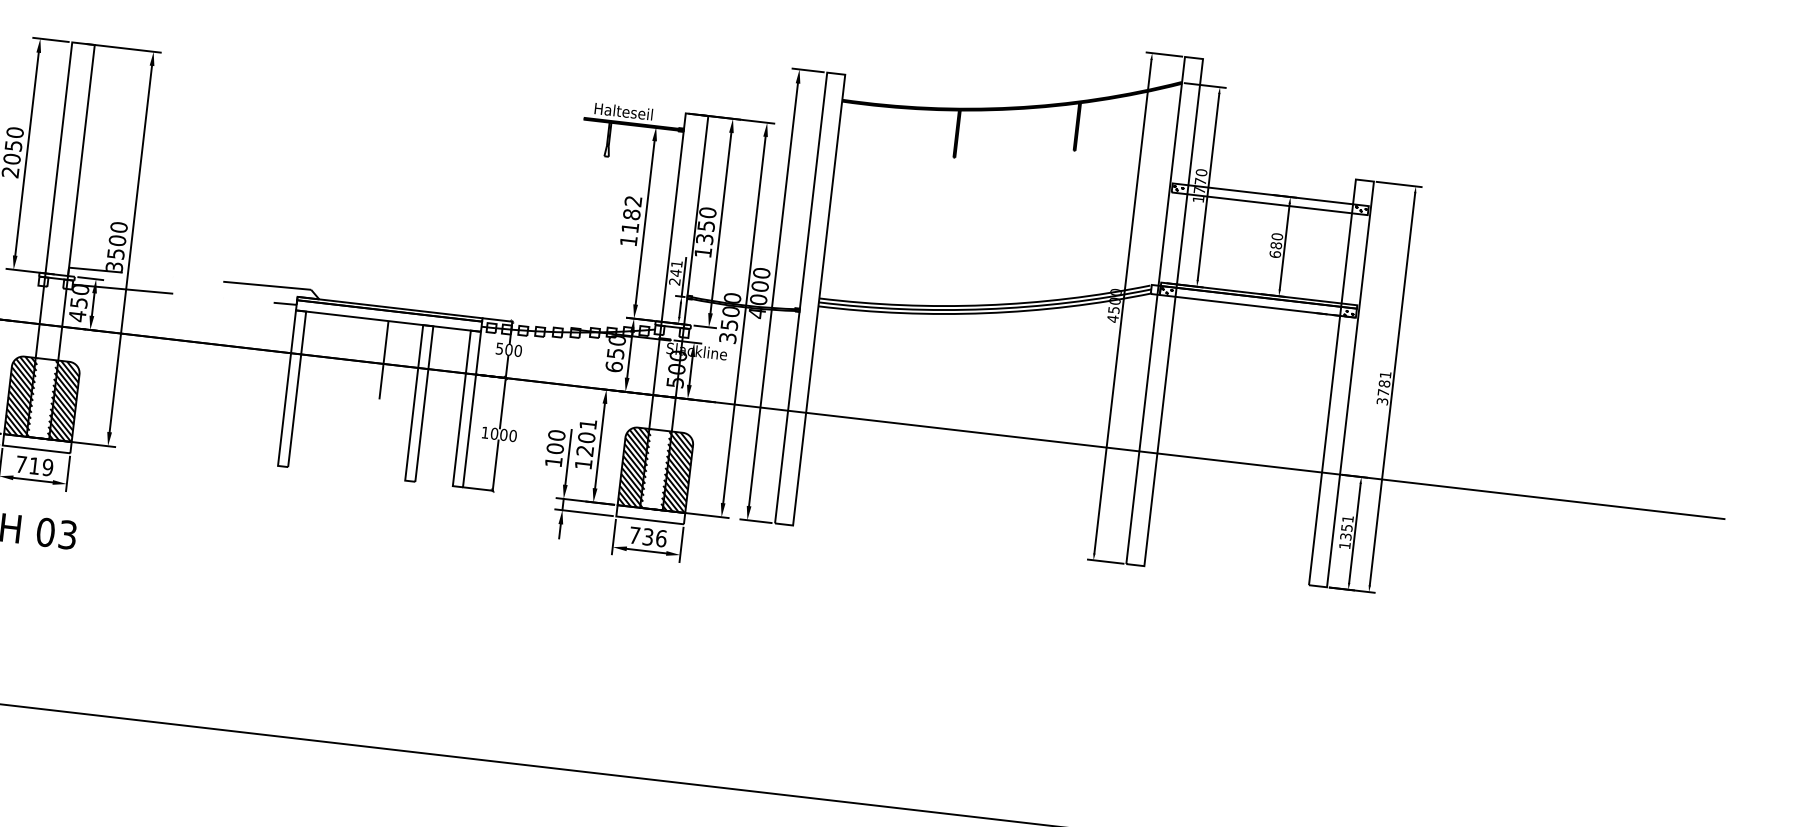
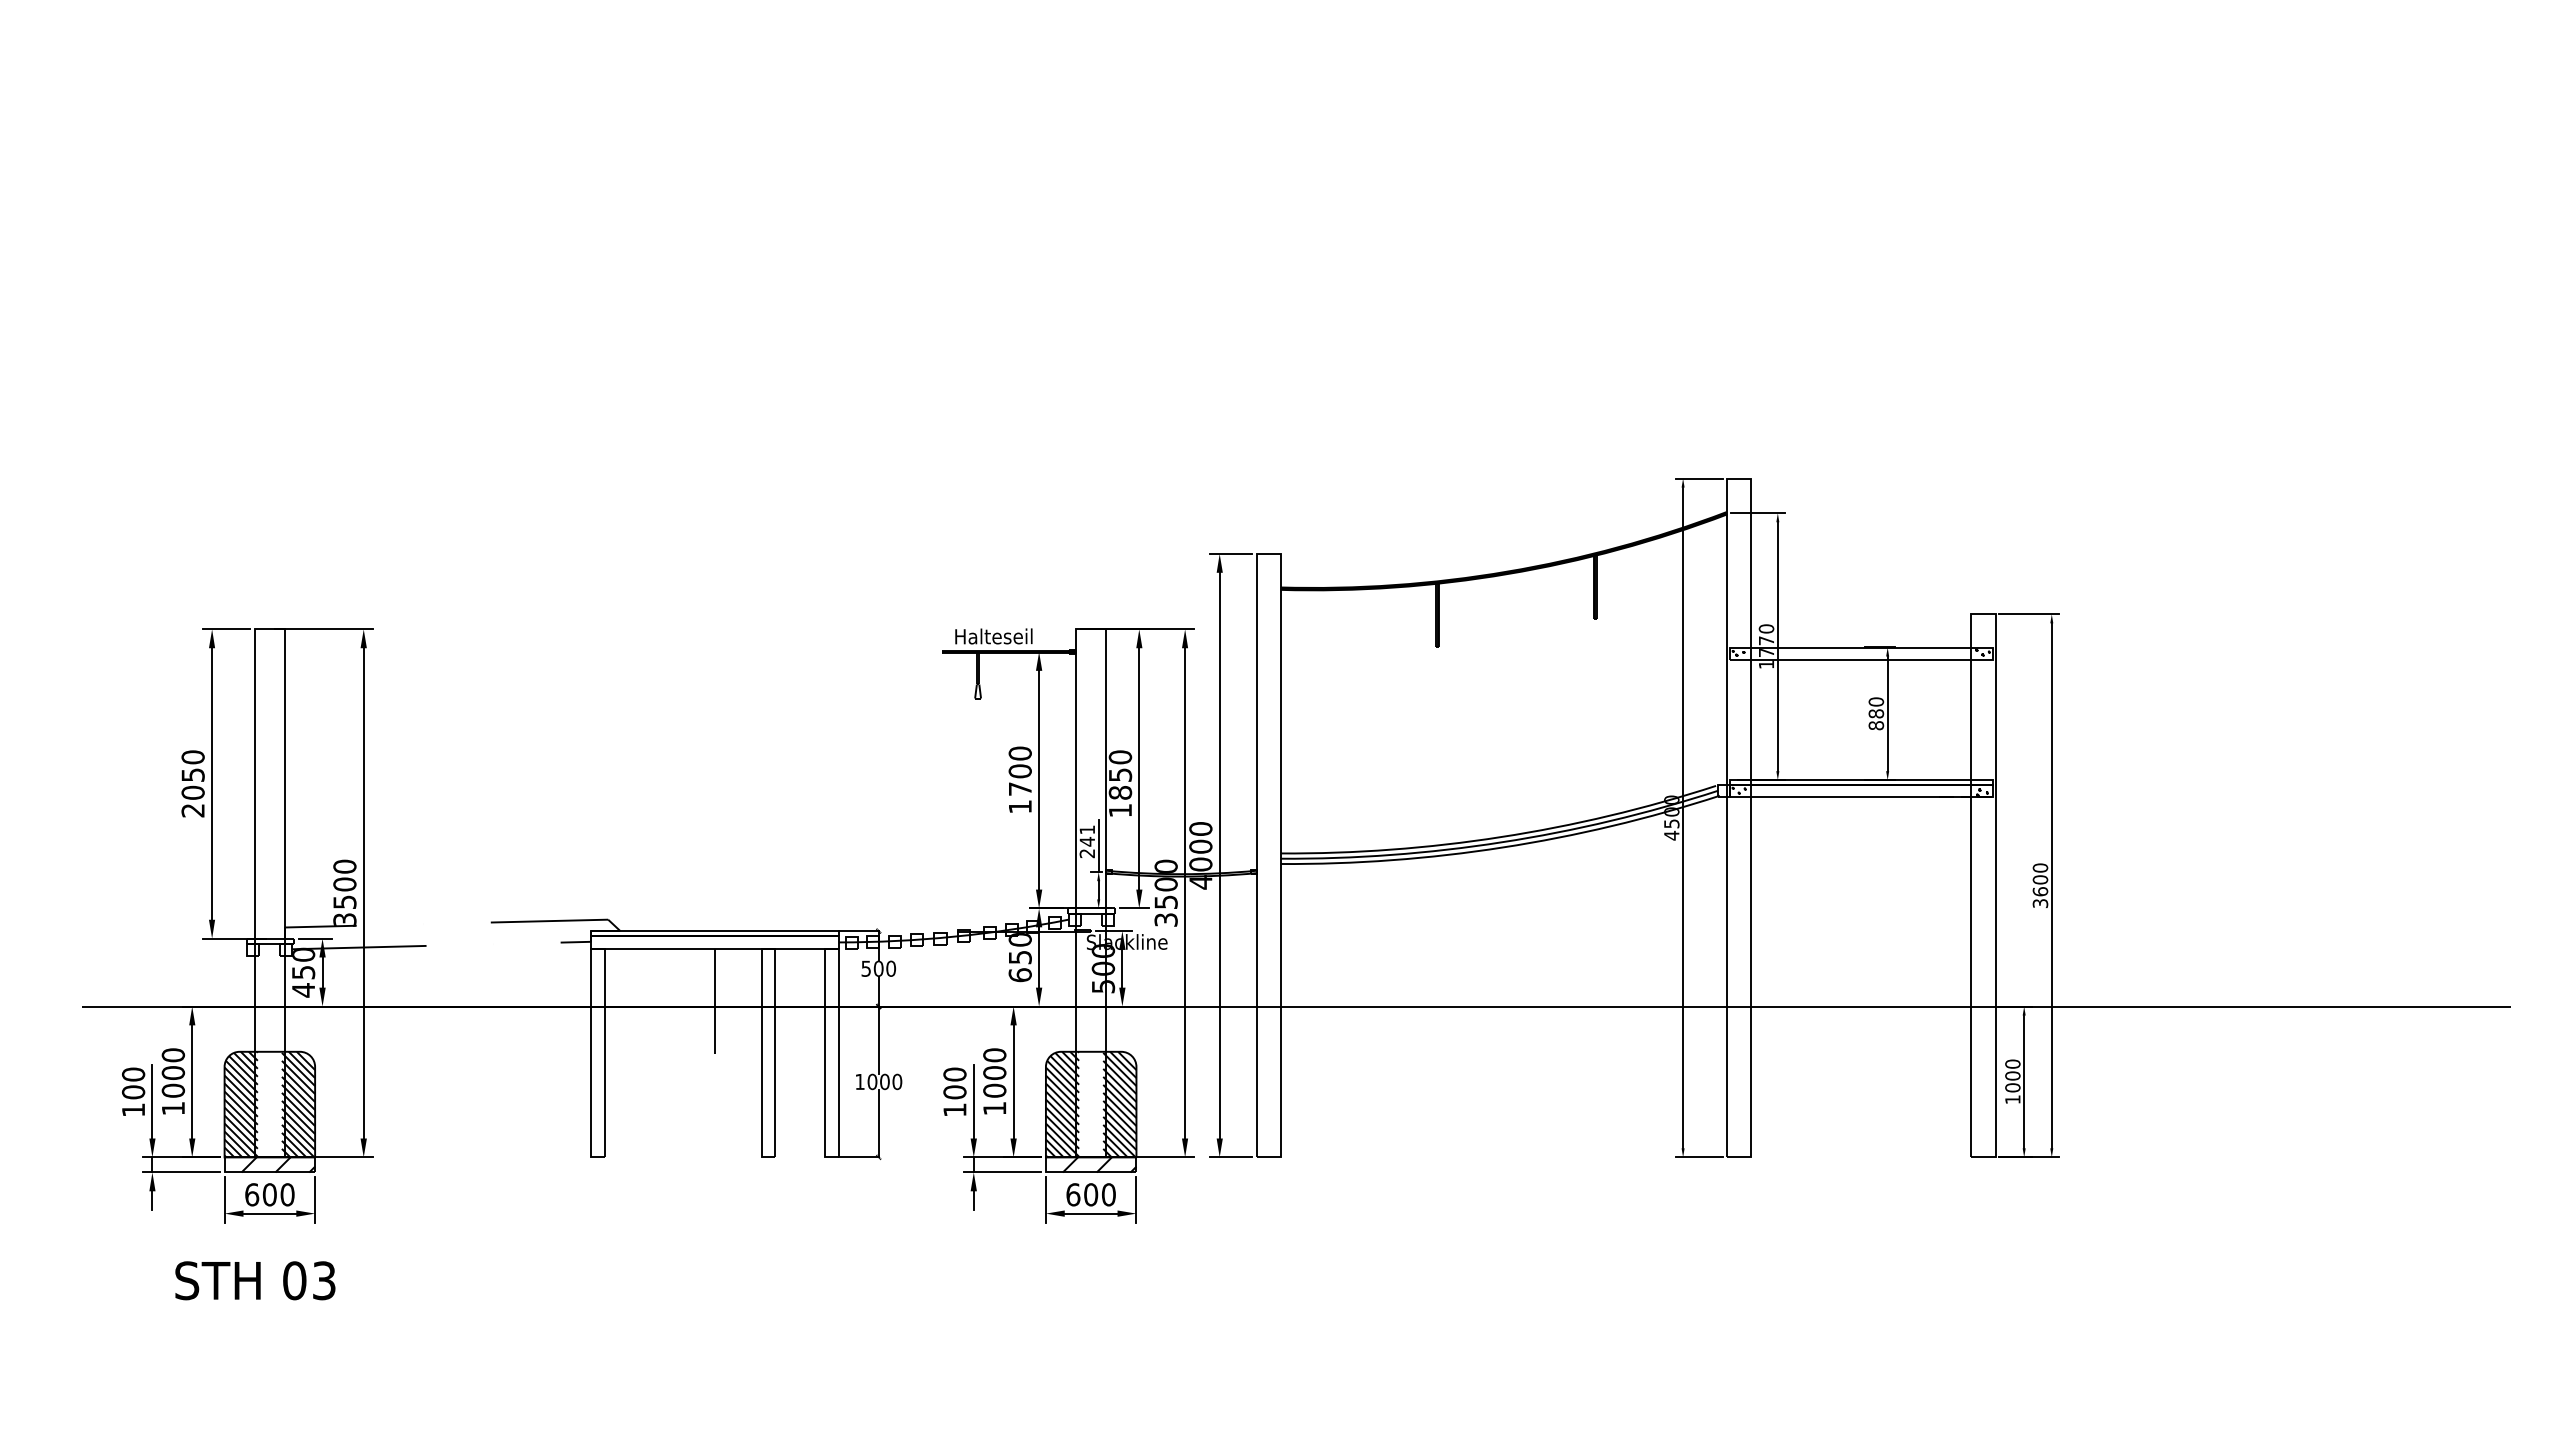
text: (631, 213) -> (1019, 770), 1182 -> 1700
text: (704, 239) -> (1120, 792), 1350 -> 1850
text: (1274, 254) -> (1875, 725), 680 -> 880
text: (1384, 383) -> (2040, 879), 3781 -> 3600
text: (586, 437) -> (994, 1072), 1201 -> 1000
hatch: (43, 444) -> (278, 1164), added
text: (34, 465) -> (269, 1194), 719 -> 600
hatch: (657, 515) -> (1099, 1164), added
text: (1346, 527) -> (2012, 1075), 1351 -> 1000
text: (647, 536) -> (1090, 1194), 736 -> 600

